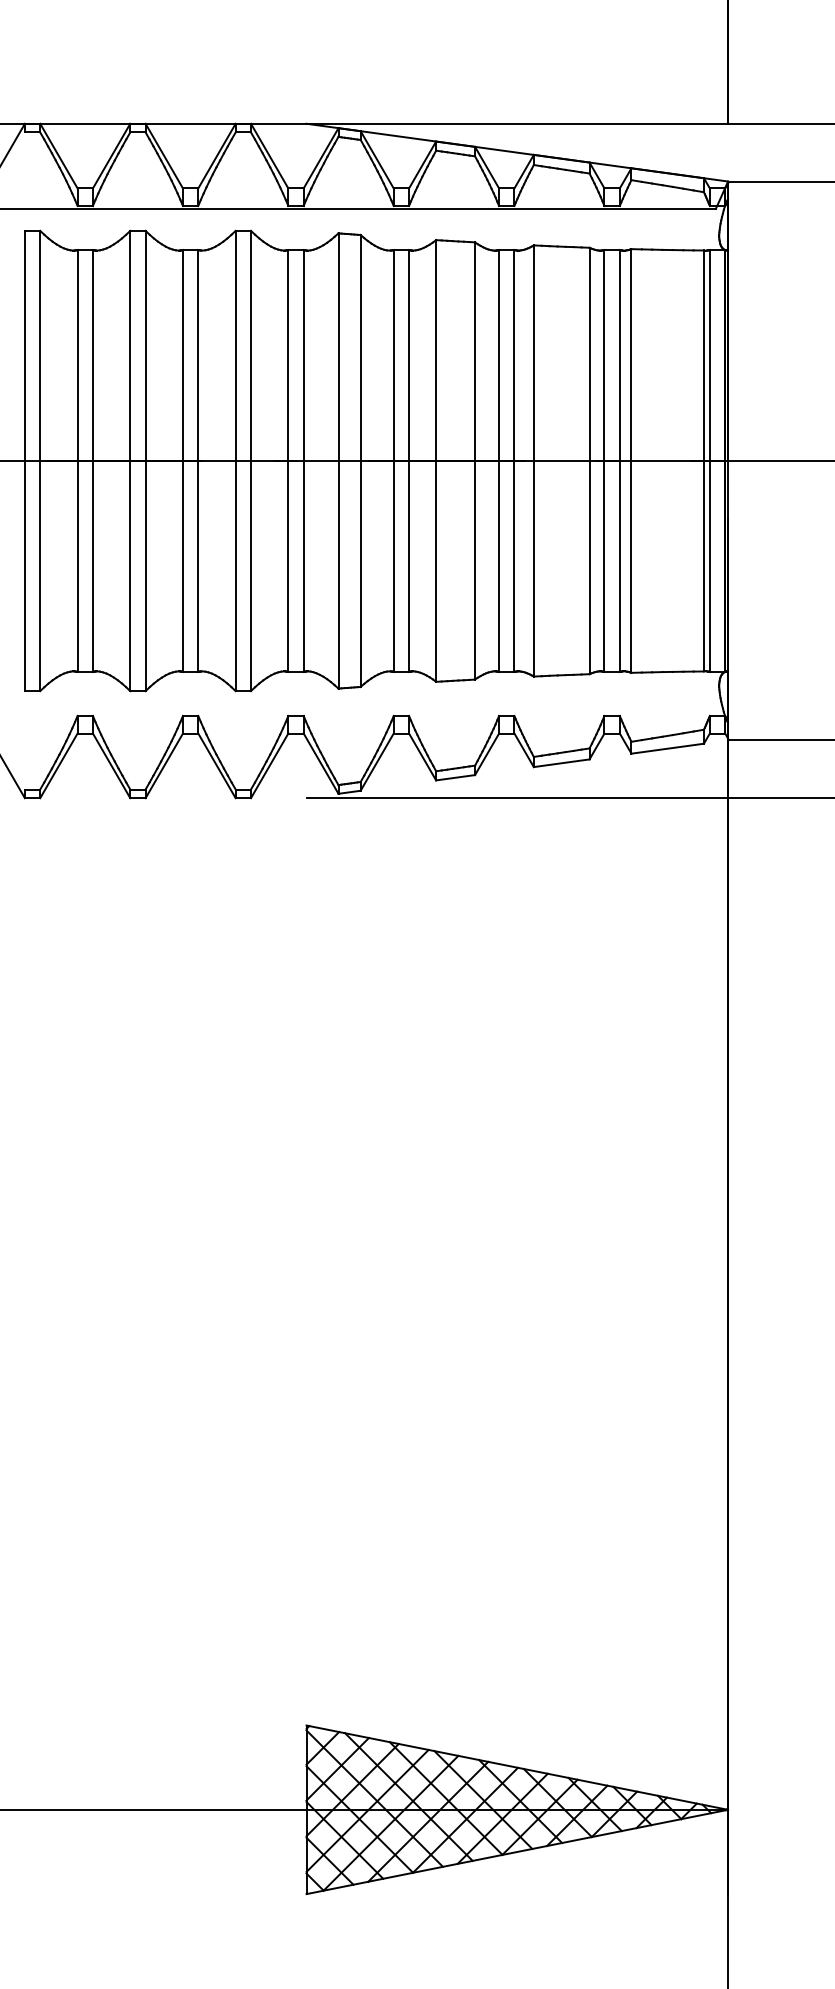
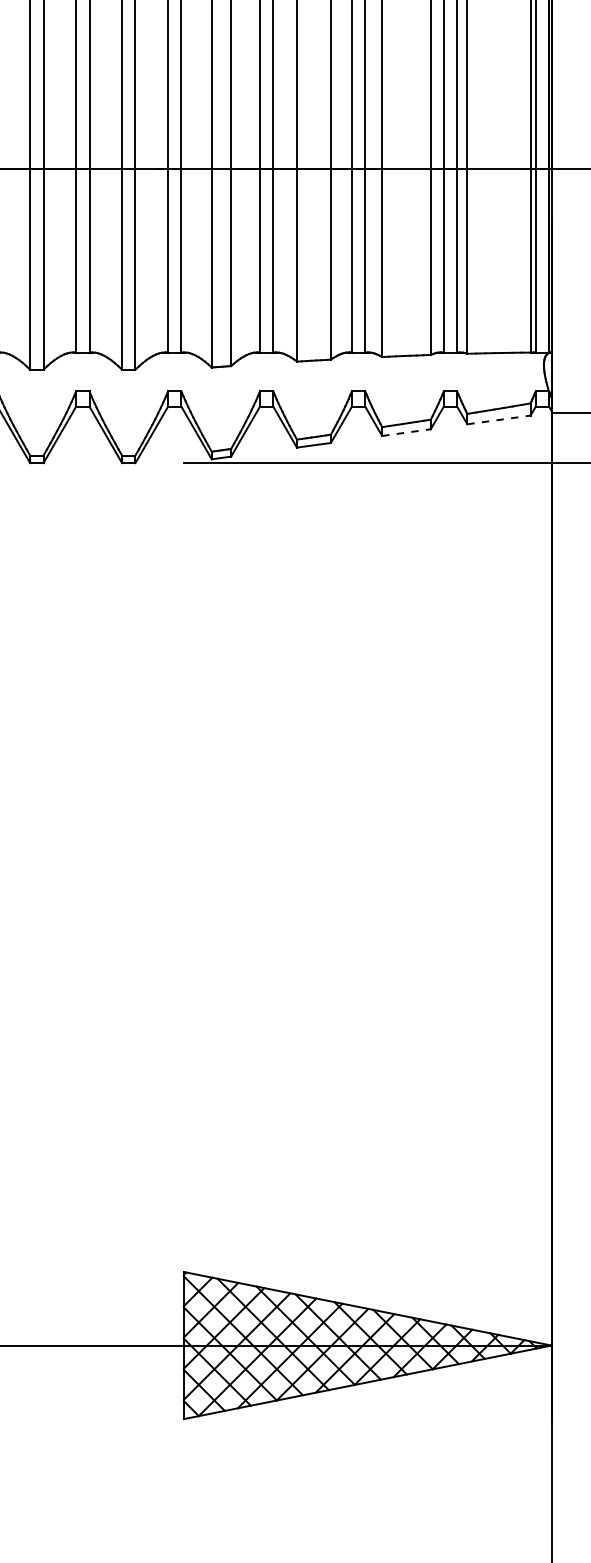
line: (667, 748) -> (498, 419), solid -> dashed
line: (562, 763) -> (407, 432), solid -> dashed

